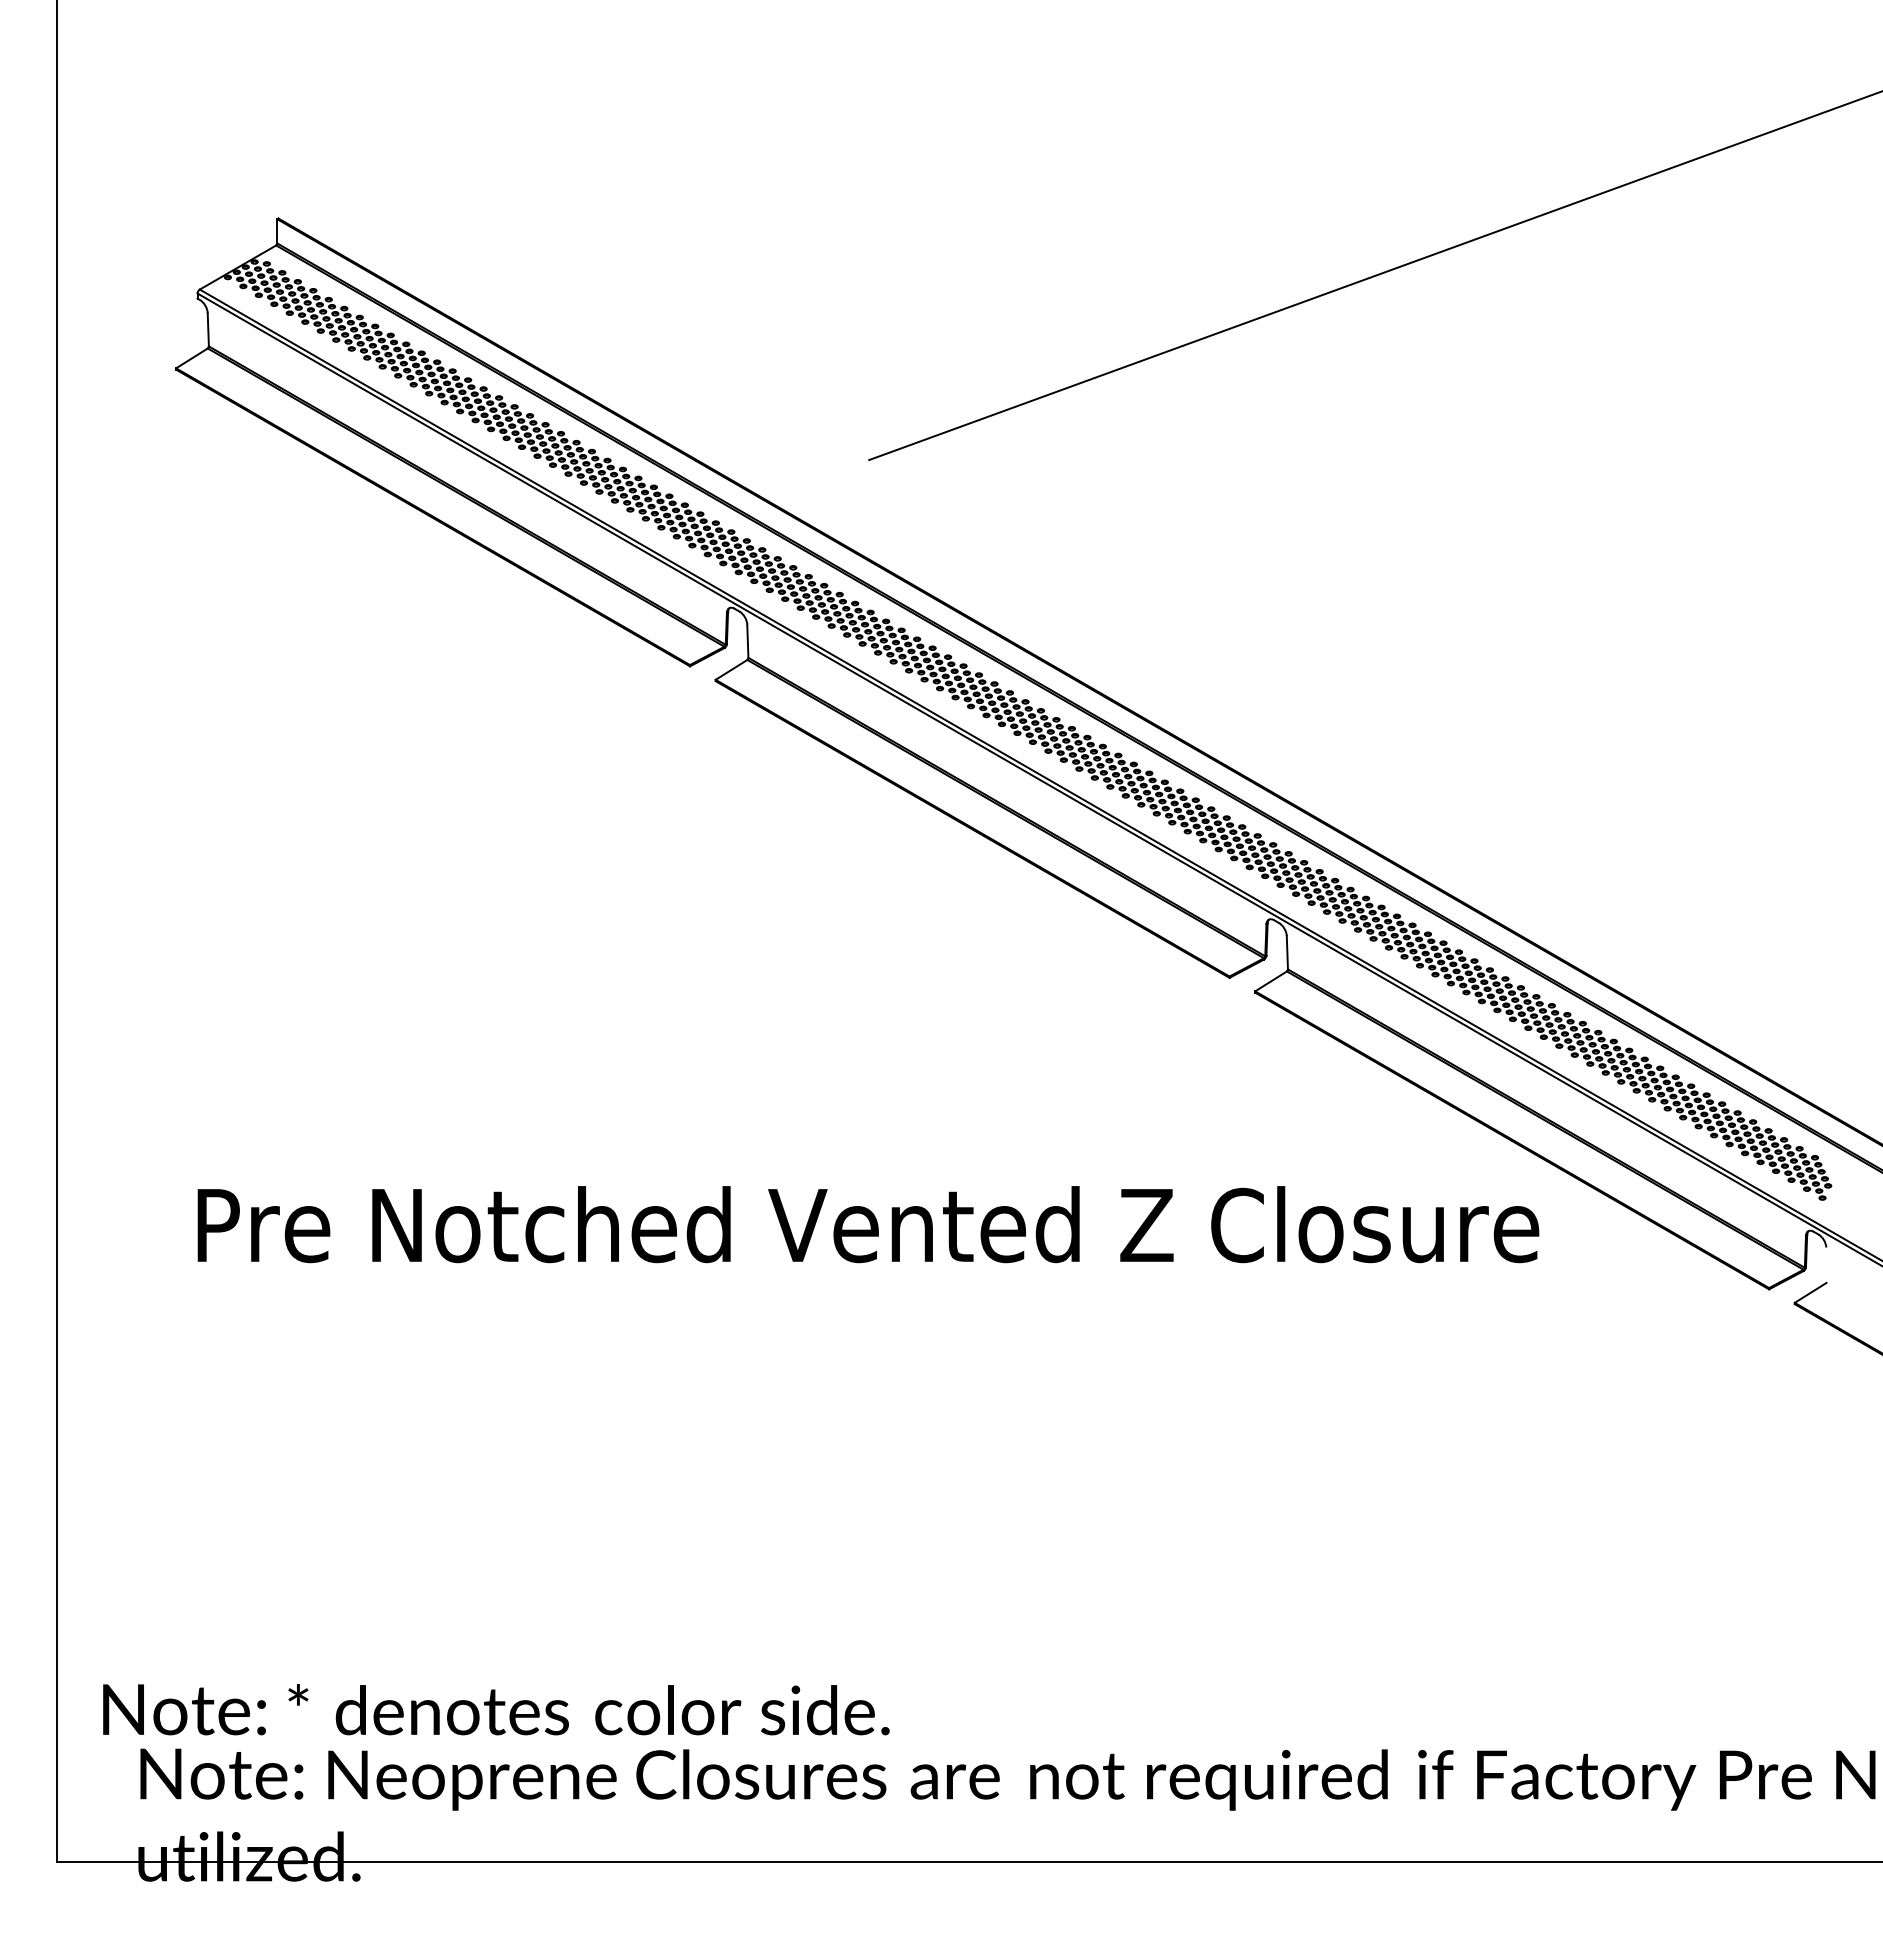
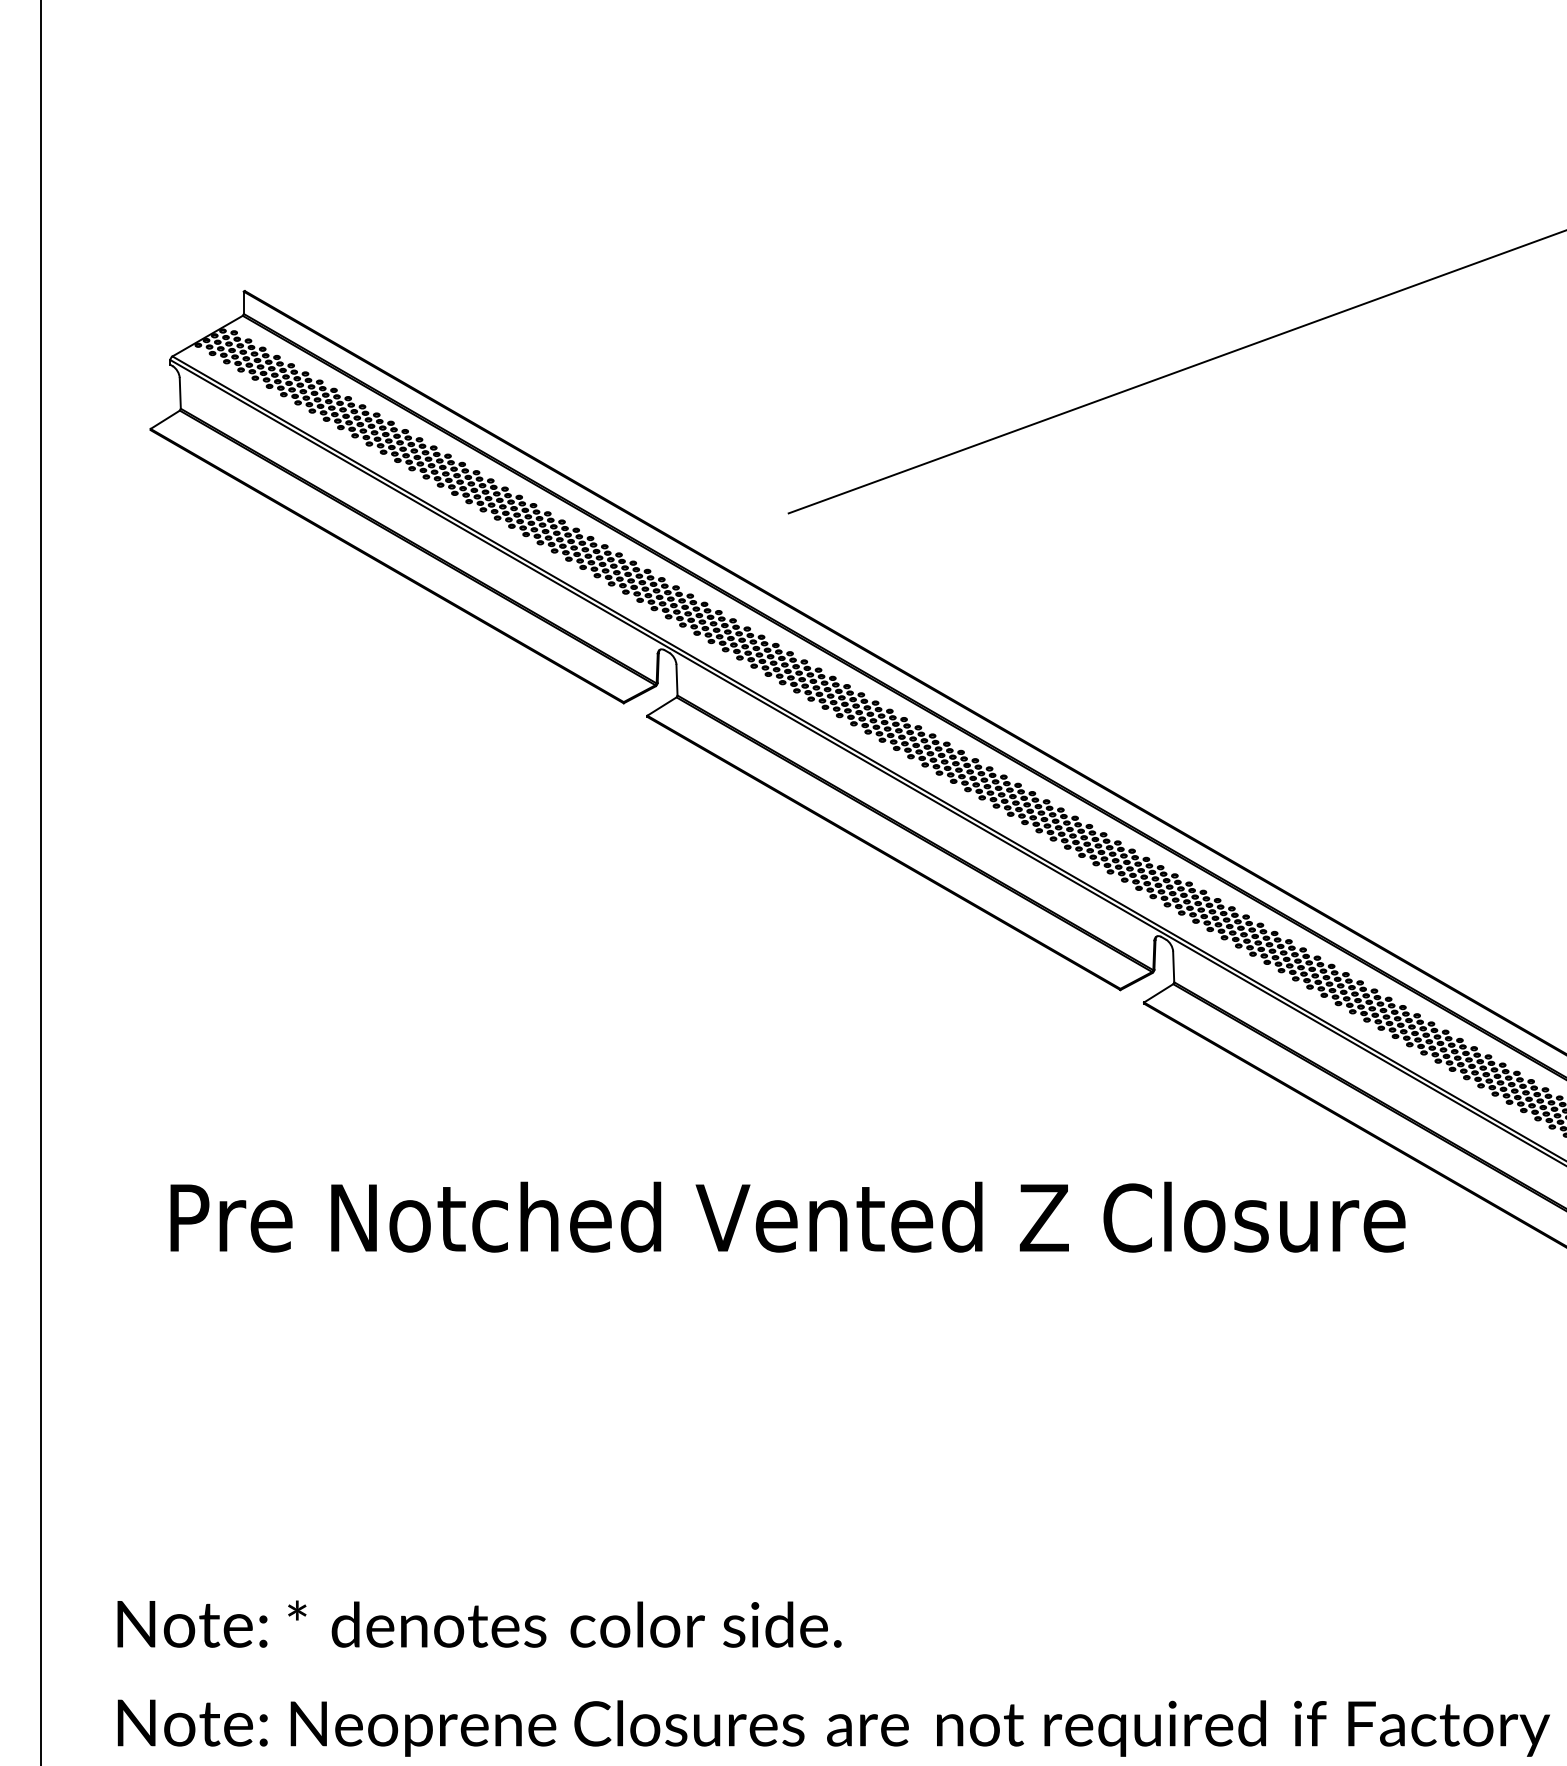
text: (496, 1709) -> (479, 1624), moved

